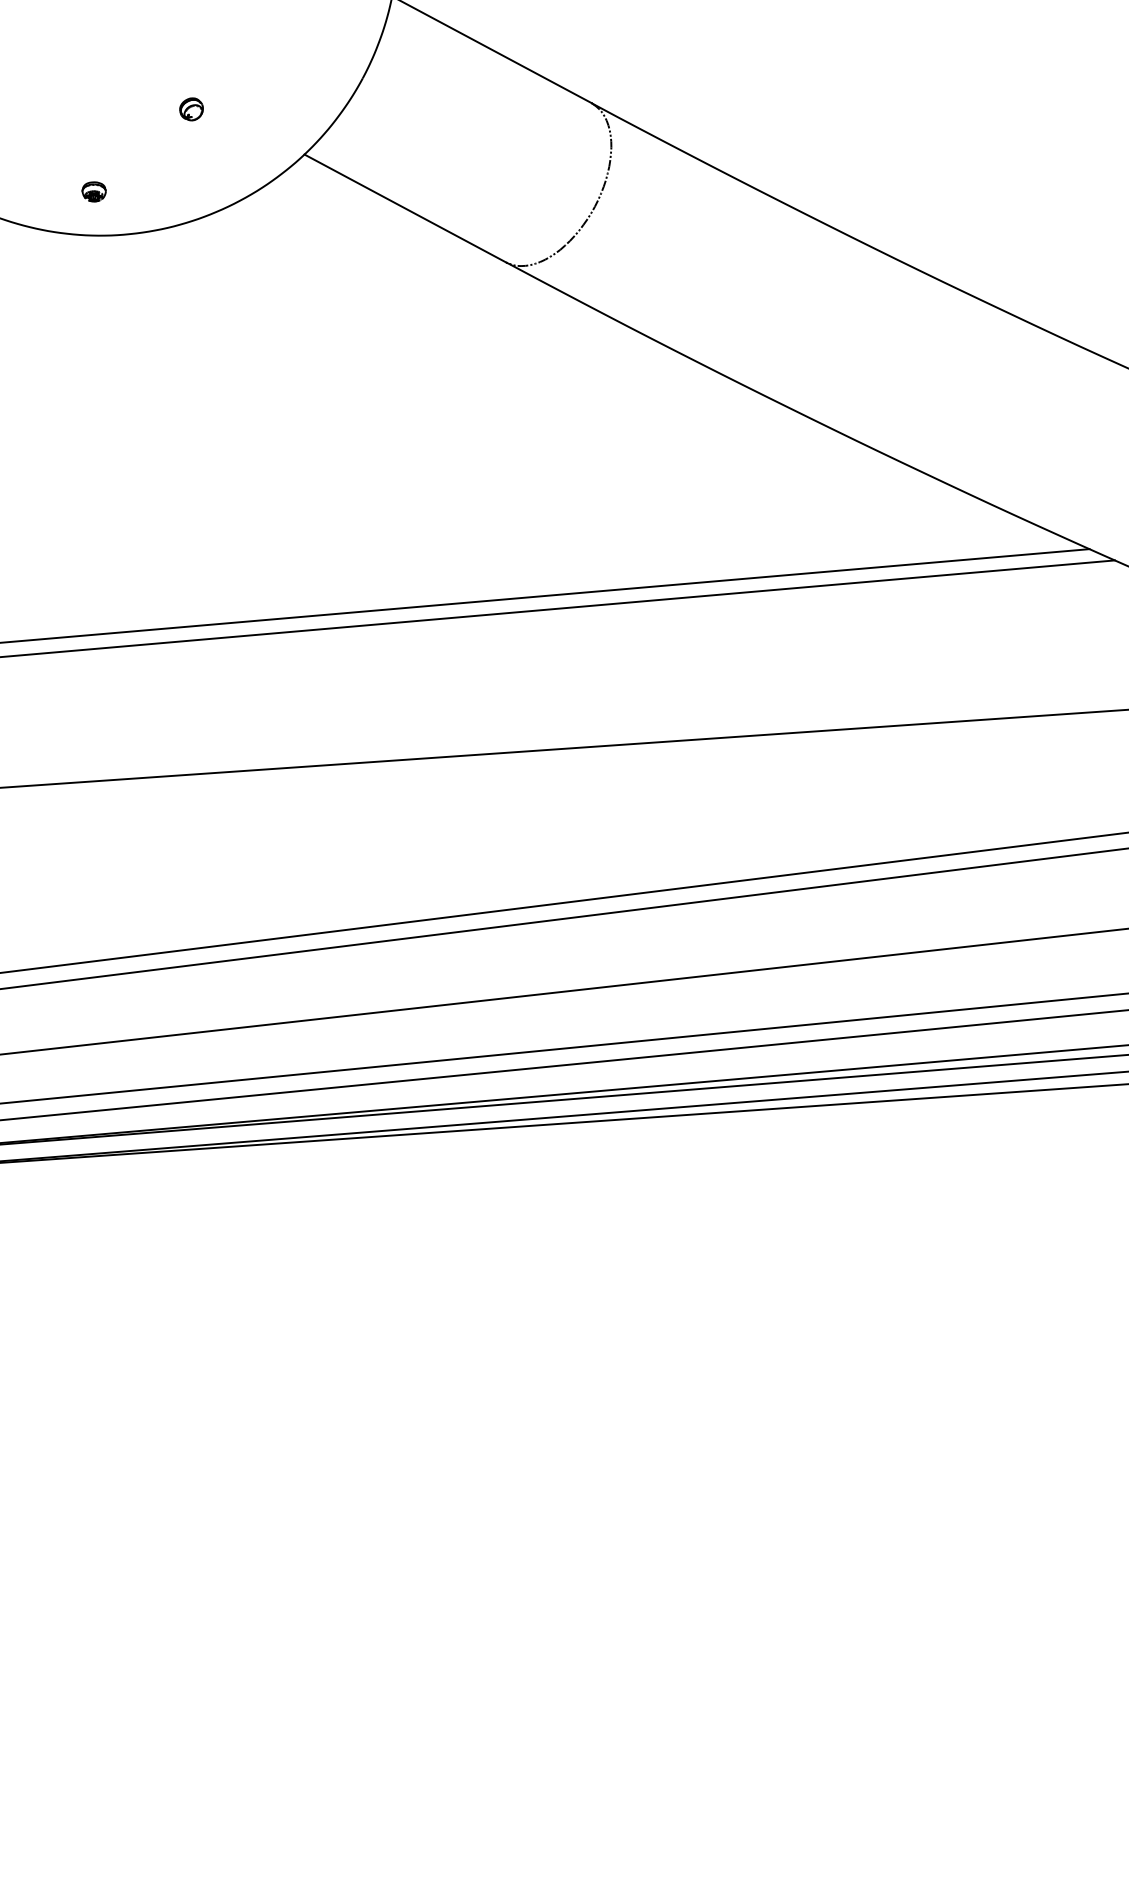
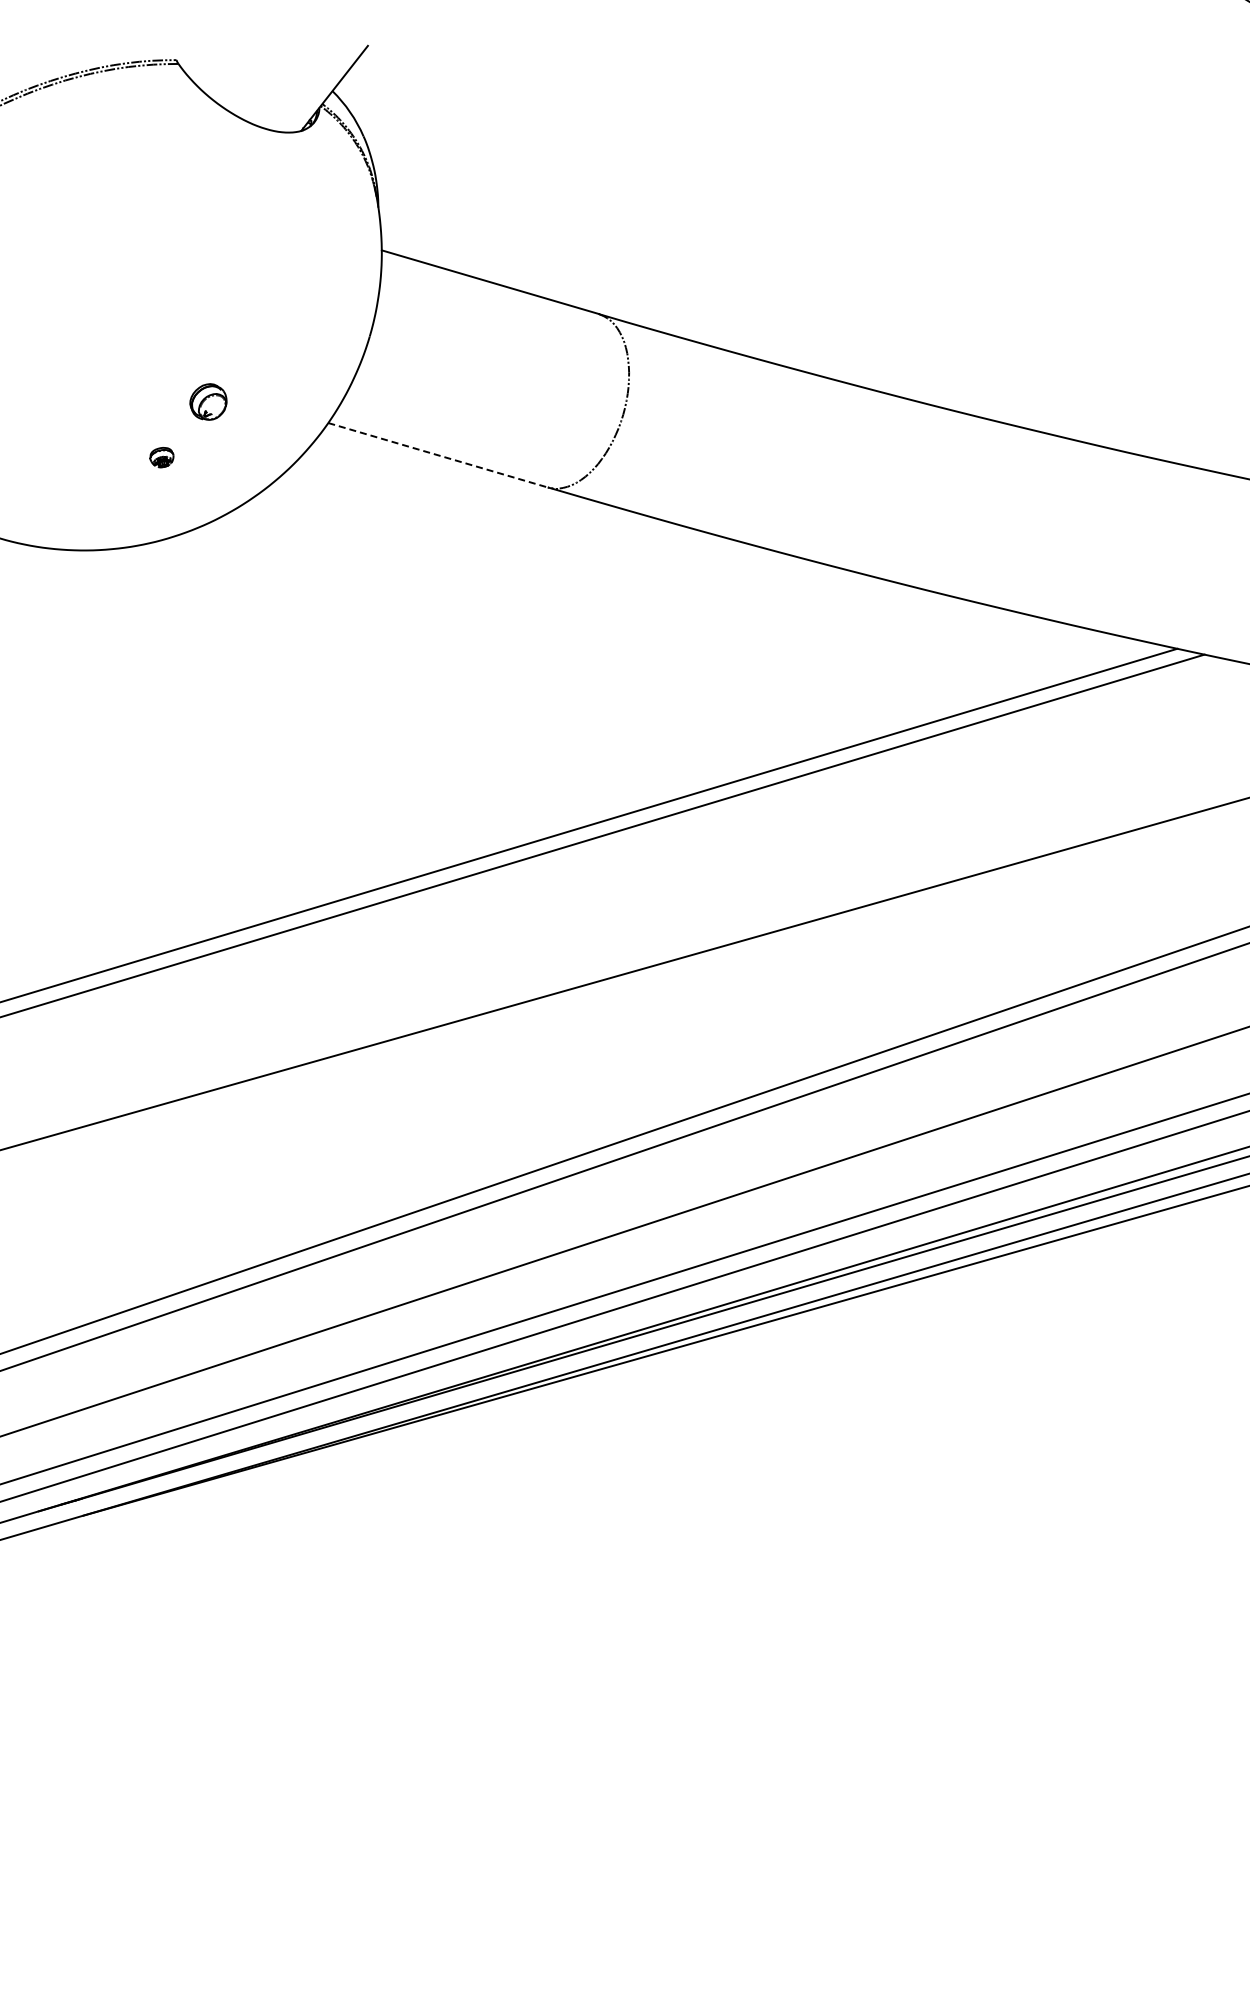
part: (191, 108) -> (208, 401), size x1.6
part: (93, 191) -> (161, 457), moved
line: (405, 208) -> (438, 455), solid -> dashed

